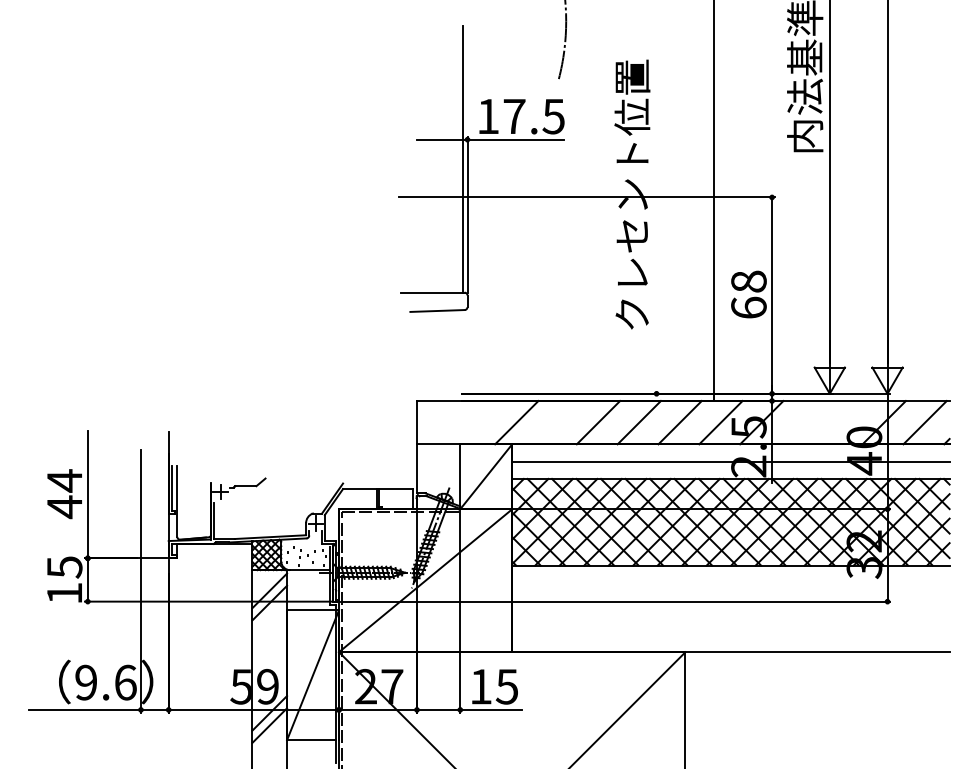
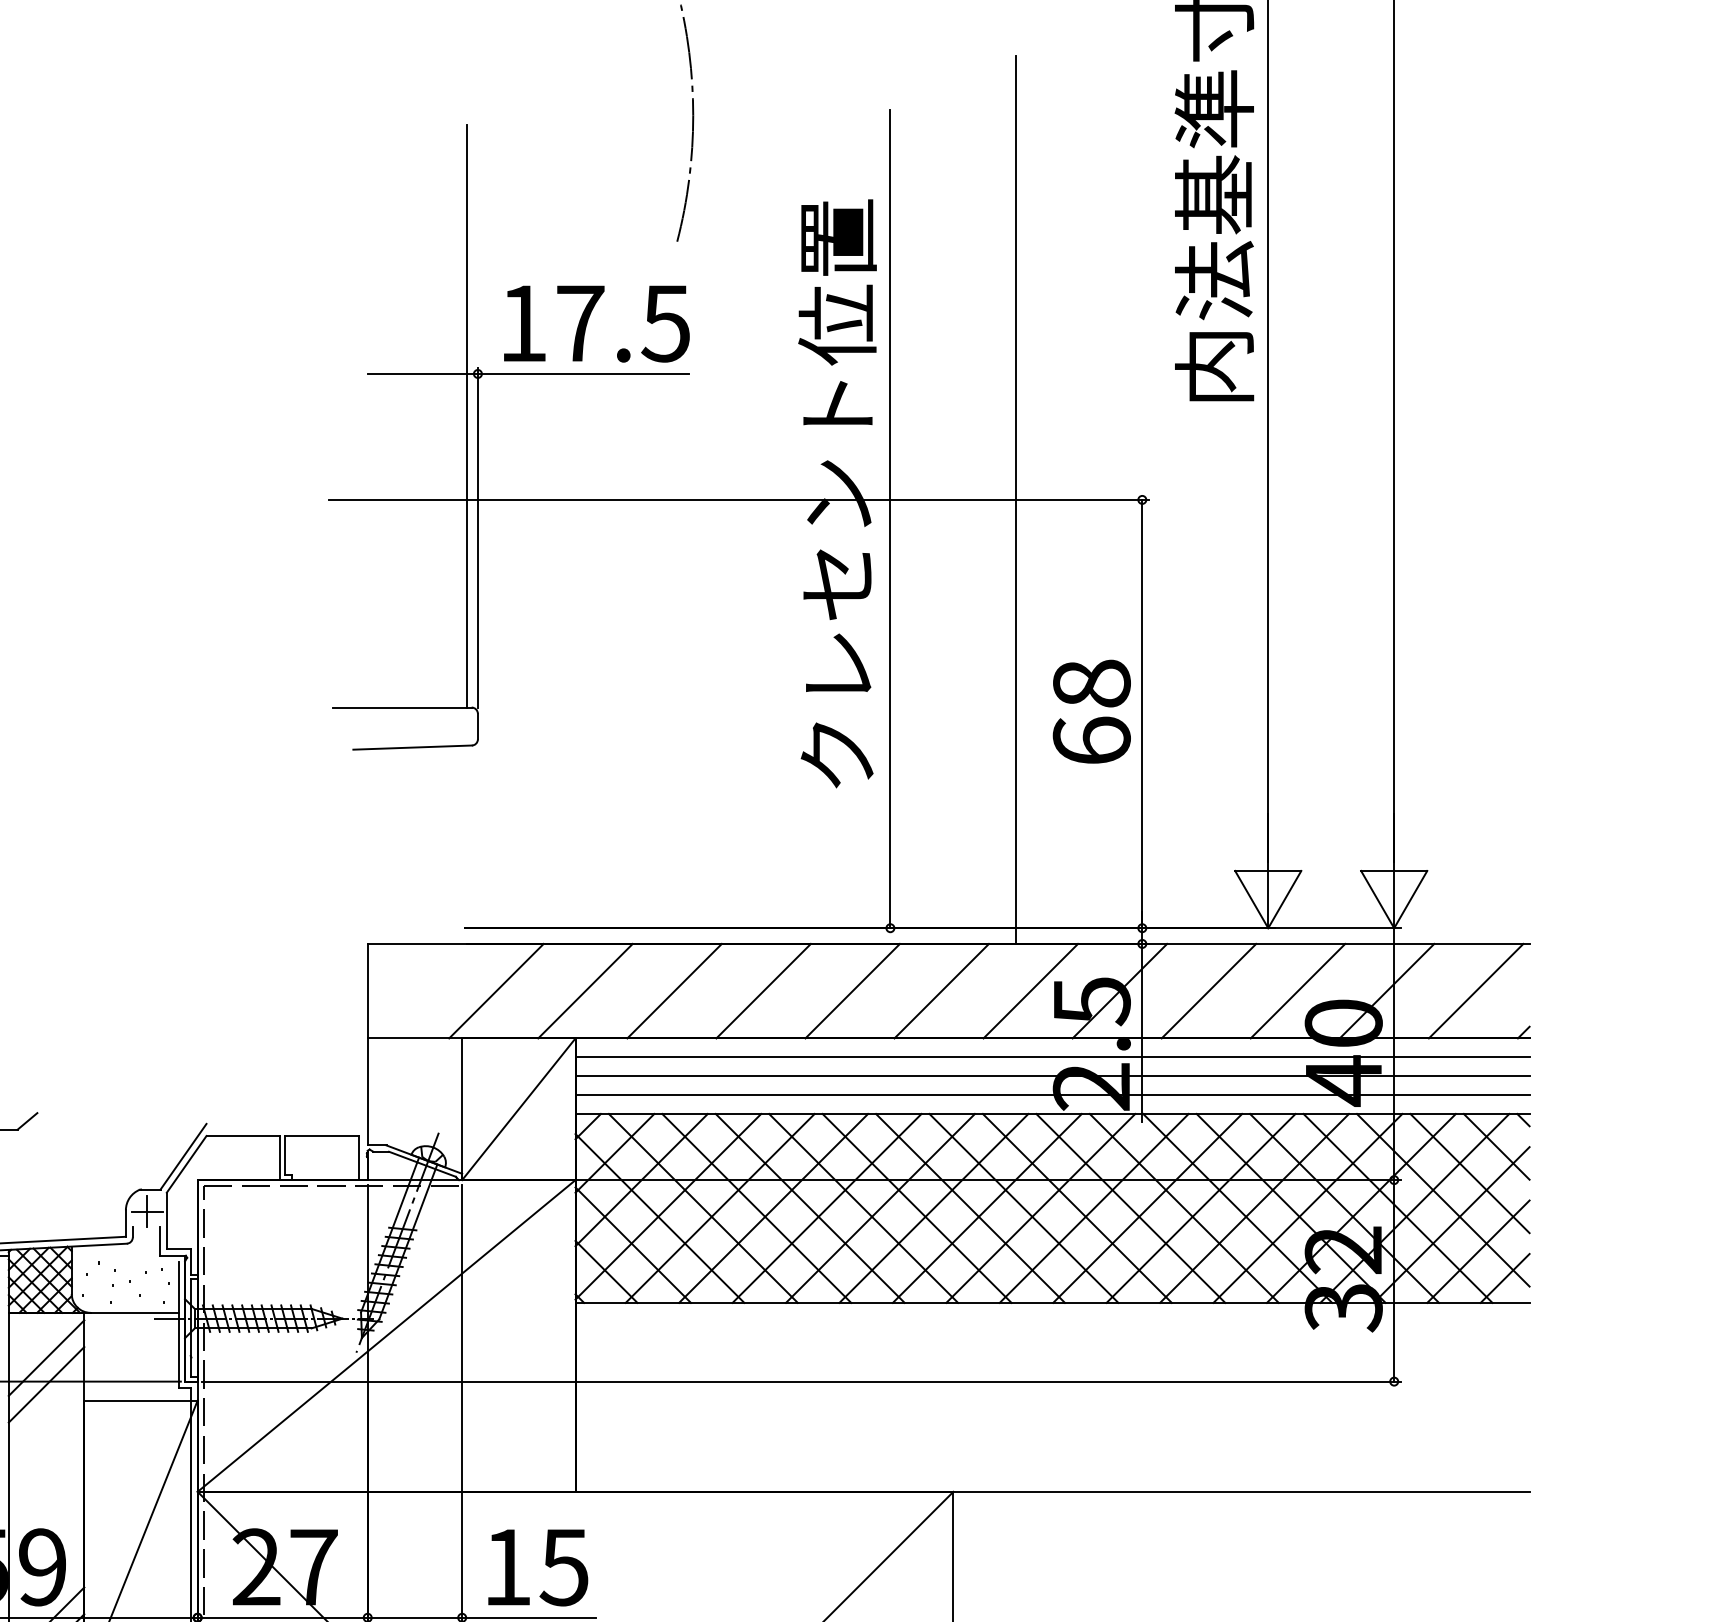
line: (656, 205) -> (890, 517), added
line: (475, 422) -> (495, 990), added
line: (557, 422) -> (674, 990), added
line: (802, 422) -> (1208, 990), added
line: (843, 422) -> (1298, 990), added
line: (730, 452) -> (1051, 1056), added
line: (730, 470) -> (1051, 1095), added

